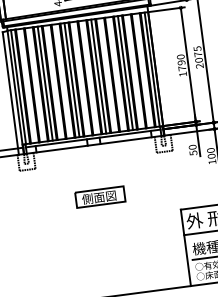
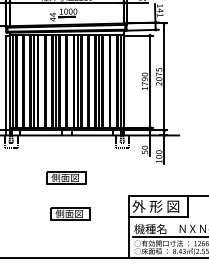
part: (111, 240) -> (70, 213), added

